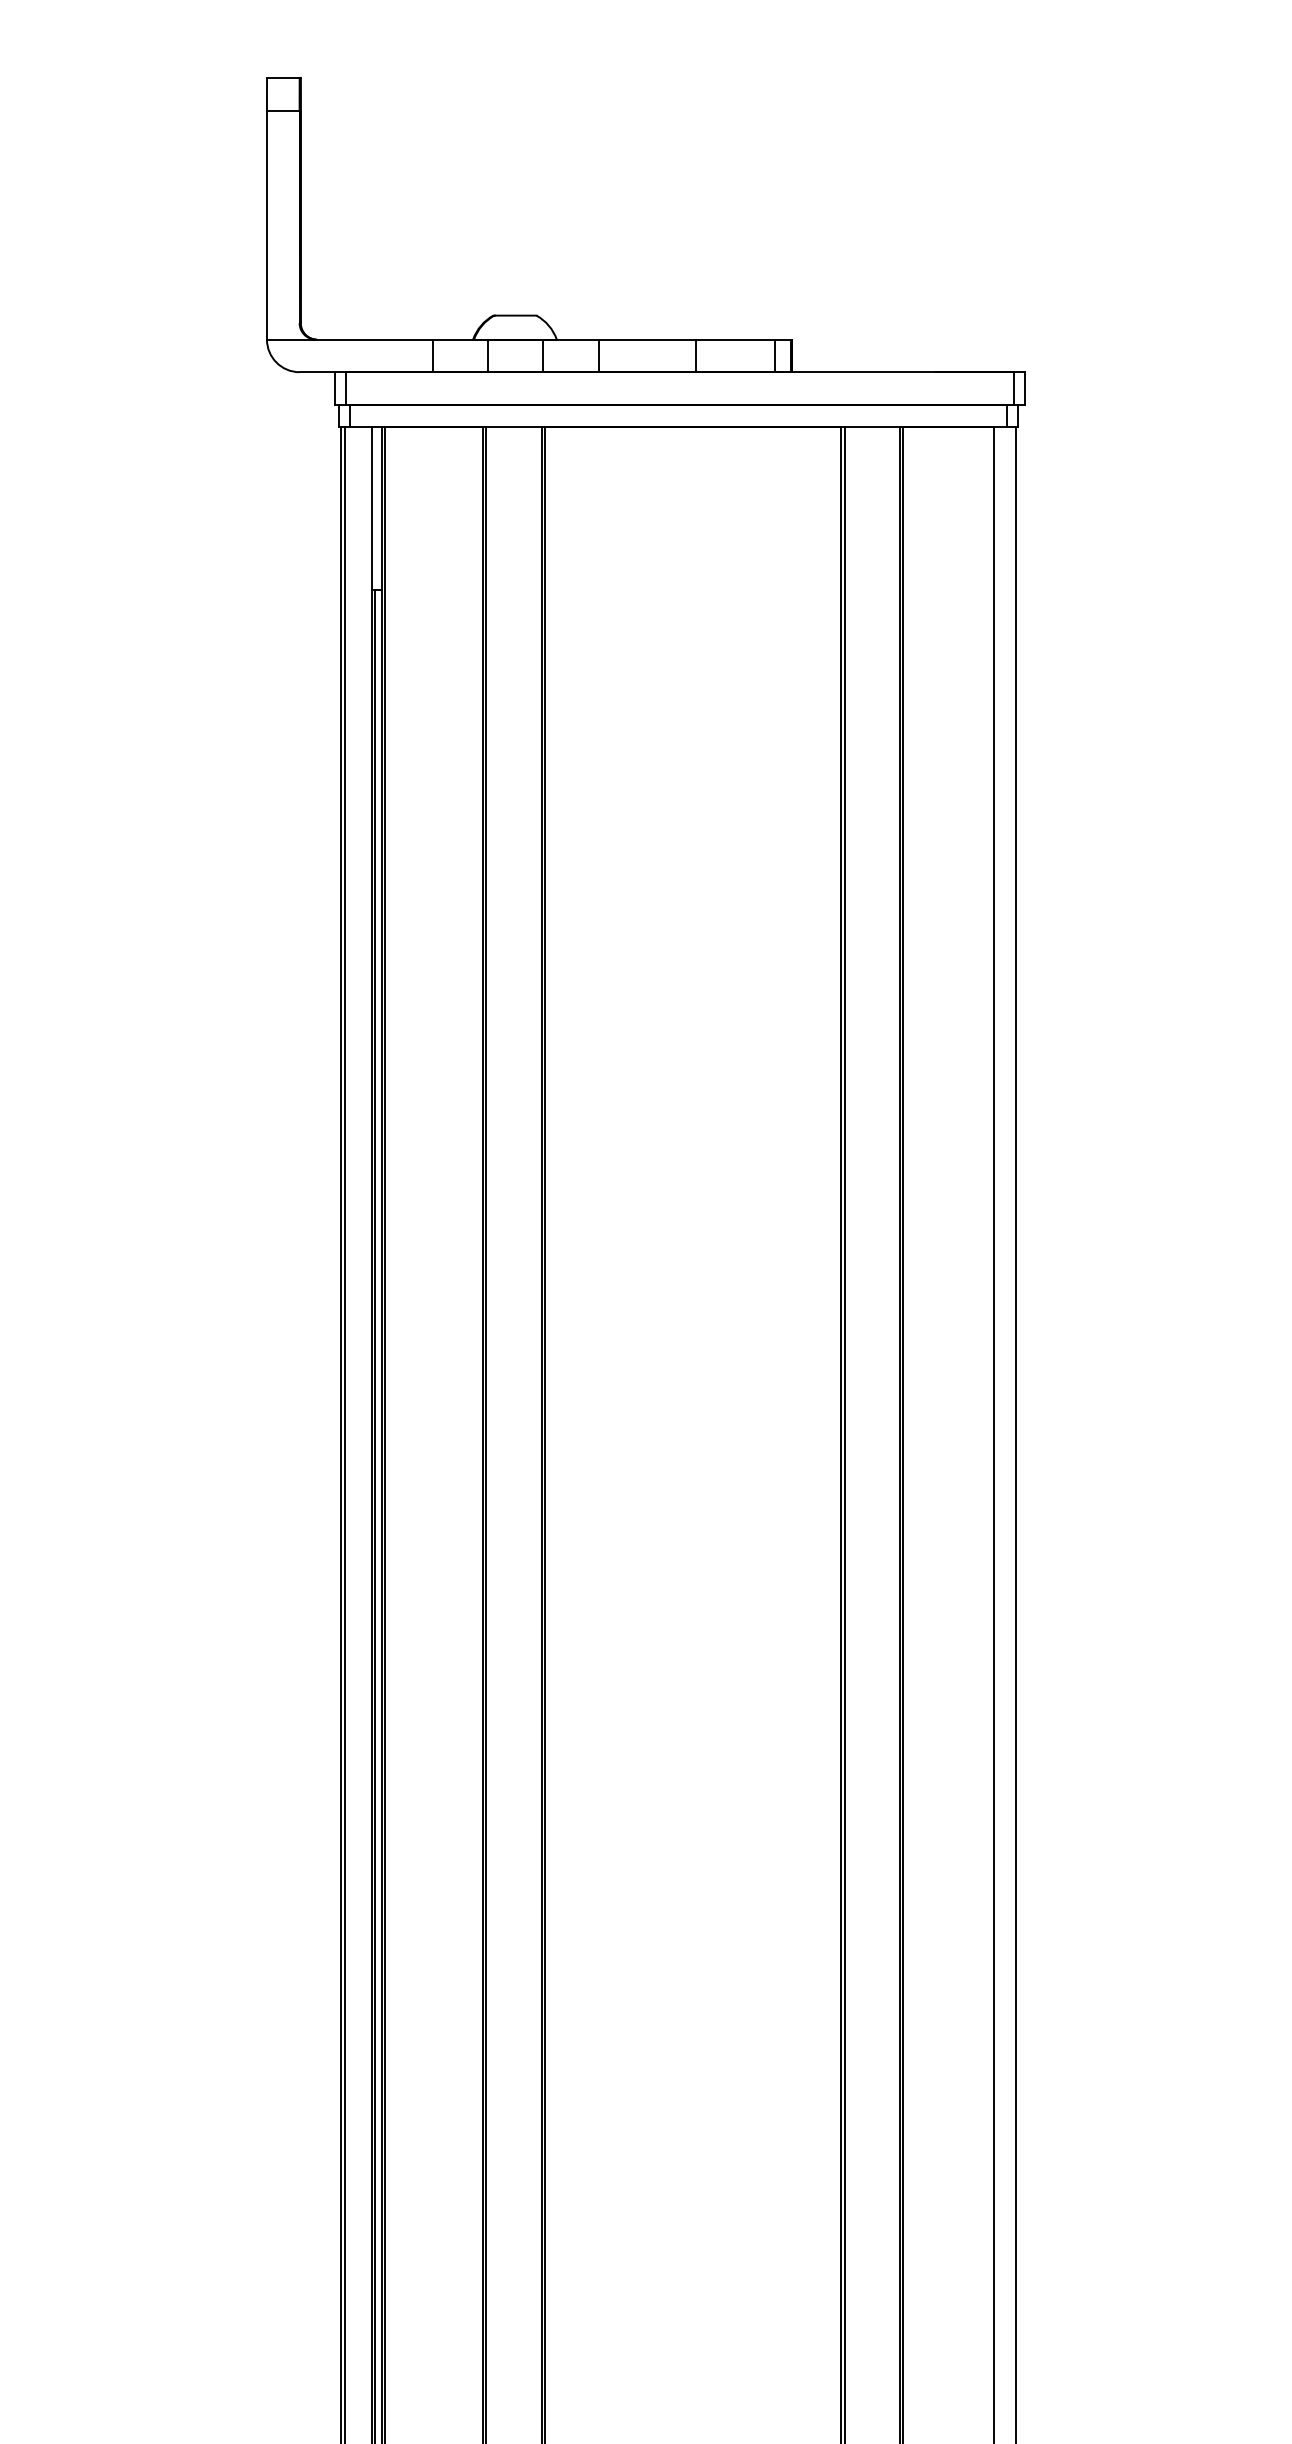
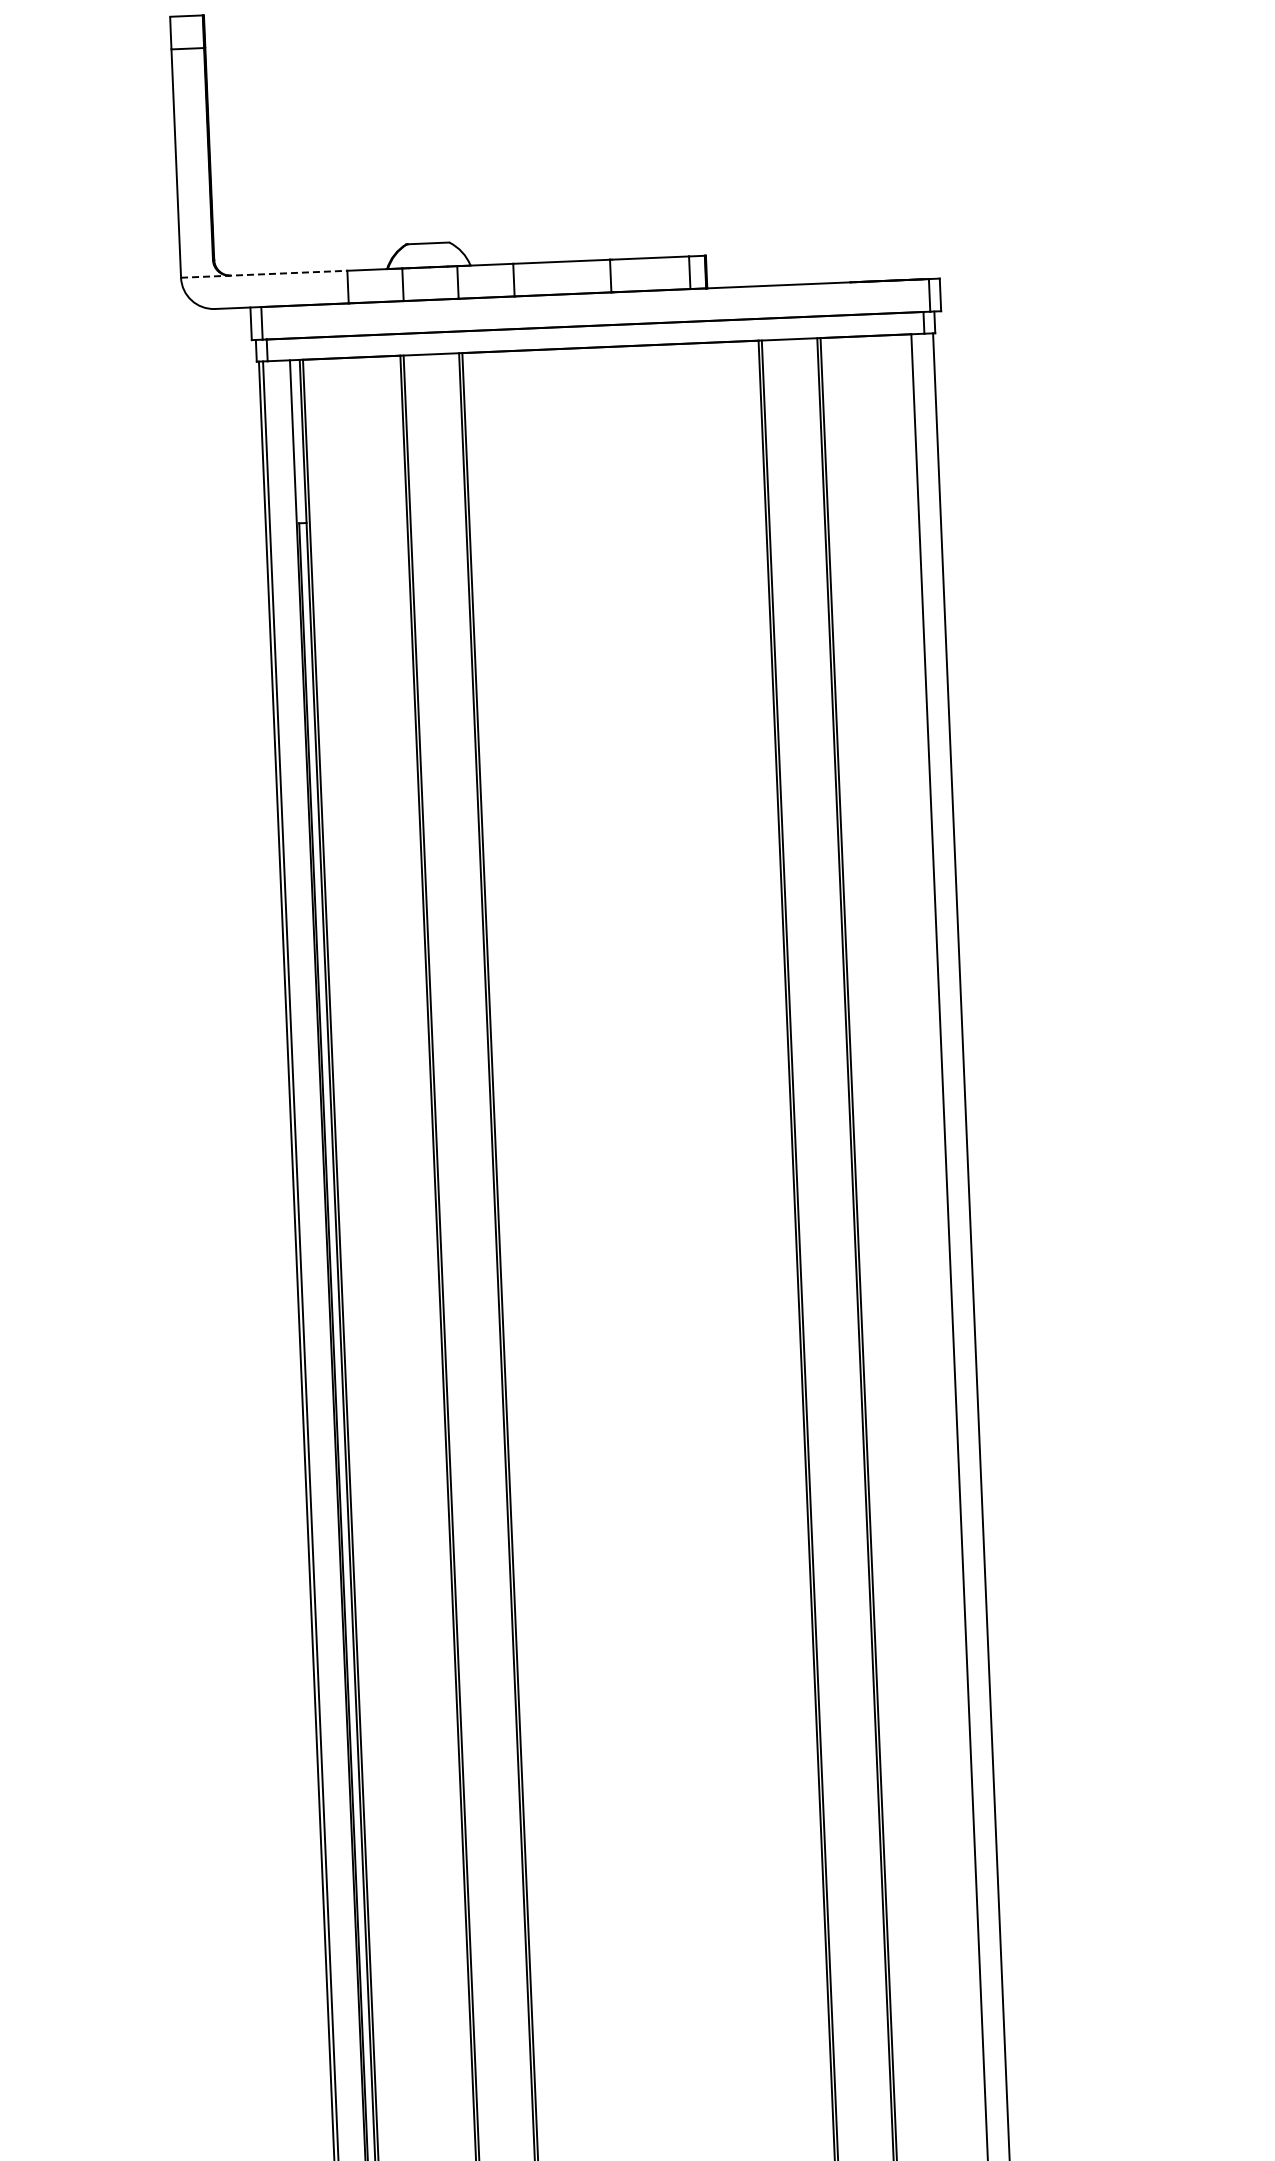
line: (350, 339) -> (264, 274), solid -> dashed

